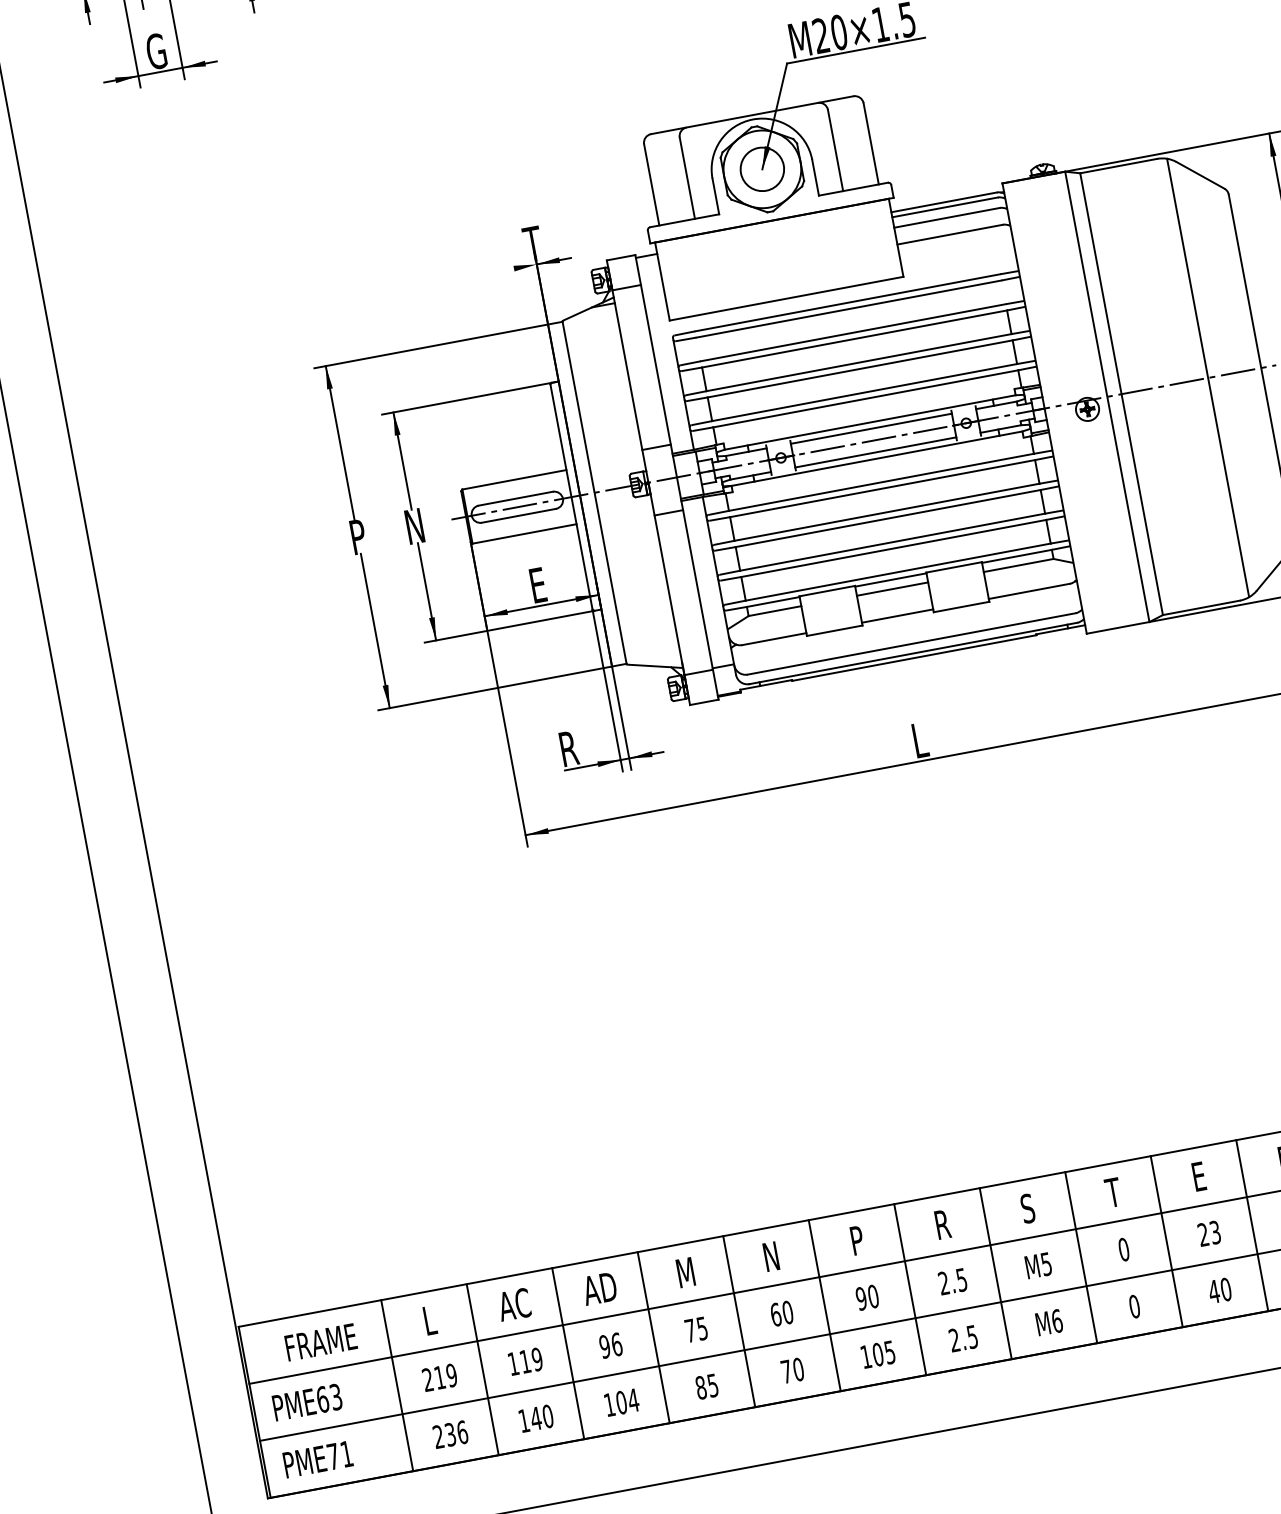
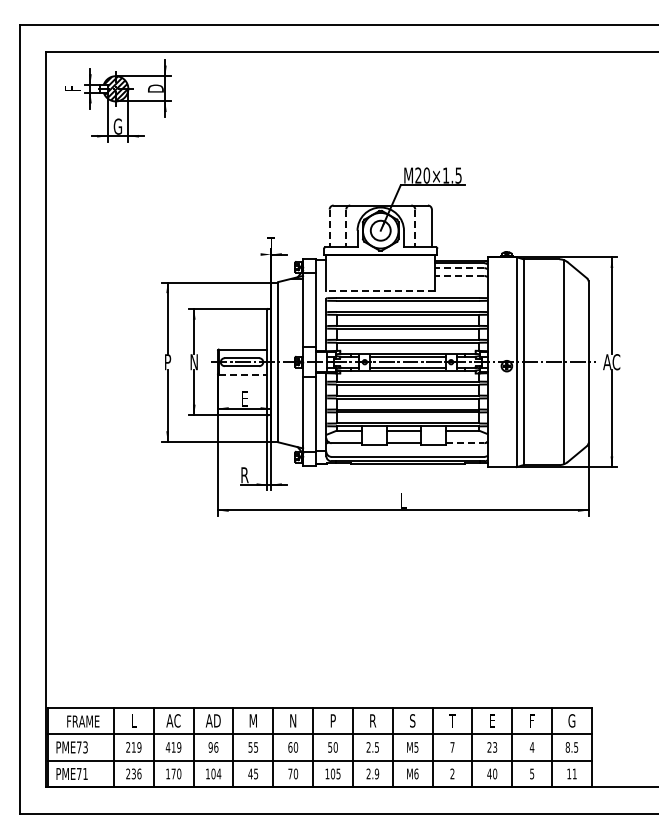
line: (836, 150) -> (415, 228), solid -> dashed
line: (687, 178) -> (346, 228), solid -> dashed
line: (651, 185) -> (329, 228), solid -> dashed
line: (946, 218) -> (459, 268), solid -> dashed
line: (949, 233) -> (459, 275), solid -> dashed
line: (786, 299) -> (380, 291), solid -> dashed
line: (525, 533) -> (243, 374), solid -> dashed
line: (1029, 592) -> (465, 443), solid -> dashed
text: (1123, 1249) -> (452, 747), 0 -> 7
text: (862, 1298) -> (330, 747), 90 -> 50
text: (1134, 1305) -> (452, 773), 0 -> 2
text: (690, 1330) -> (250, 747), 75 -> 55
text: (971, 1336) -> (376, 773), 2.5 -> 2.9
text: (512, 1364) -> (167, 747), 119 -> 419
text: (700, 1386) -> (250, 773), 85 -> 45
text: (321, 1400) -> (78, 747), PME63 -> PME73
text: (535, 1417) -> (173, 773), 140 -> 170

